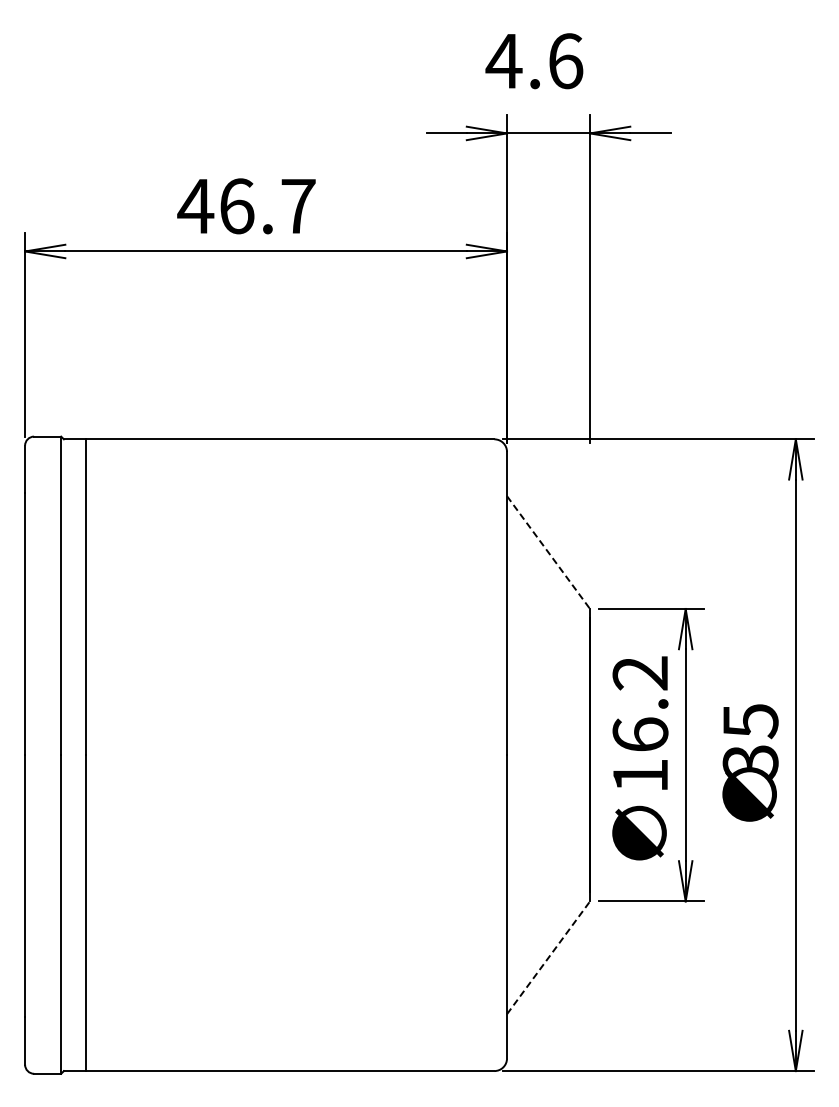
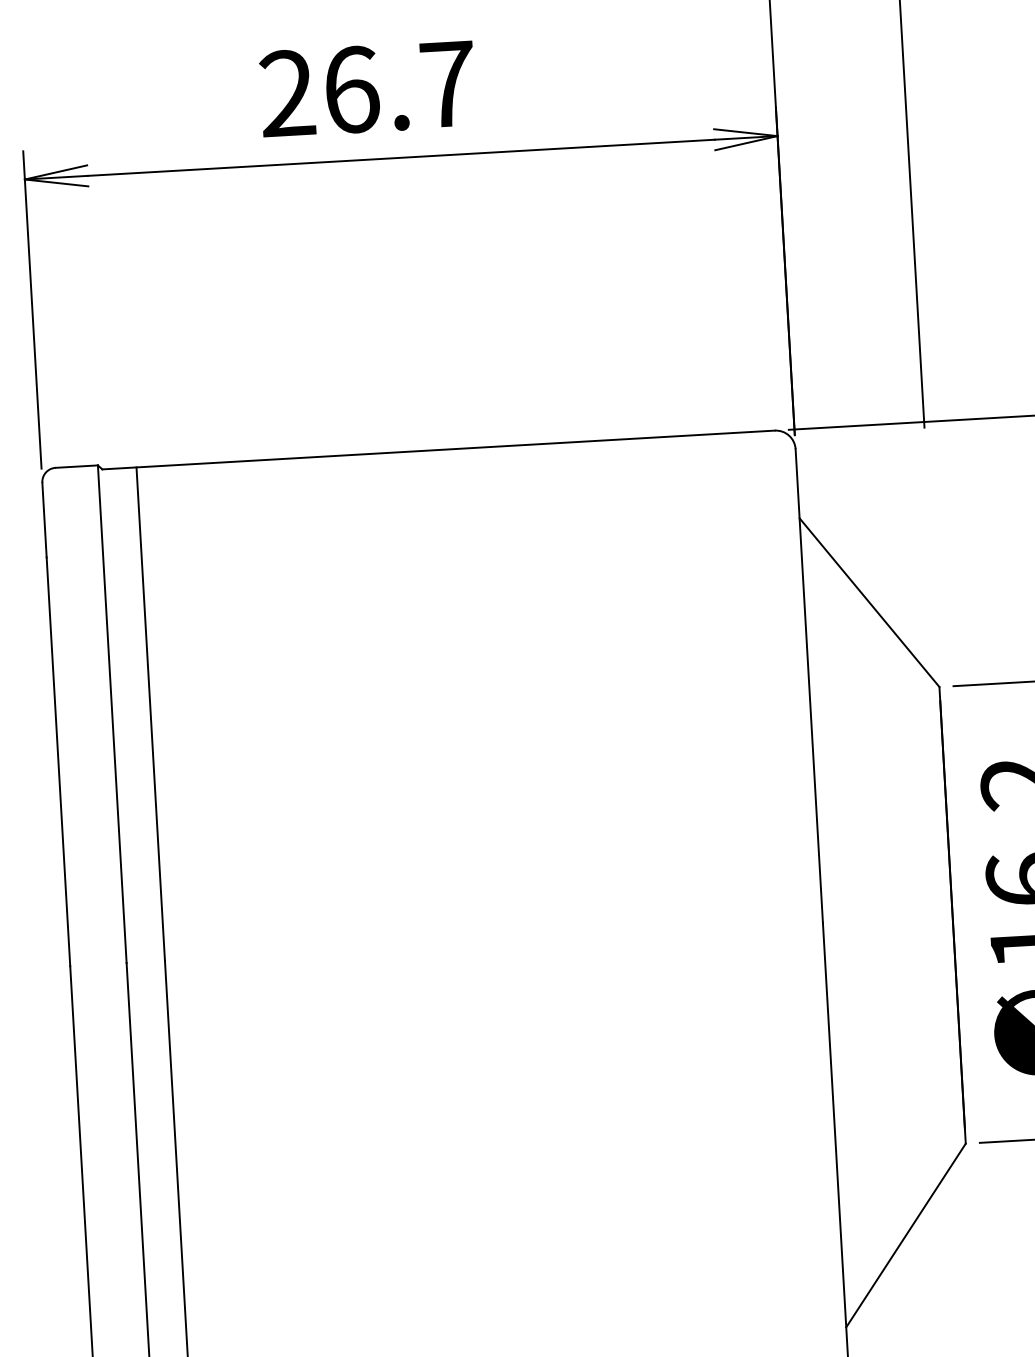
text: (195, 205) -> (286, 92), 46.7 -> 26.7
line: (548, 552) -> (869, 602), dashed -> solid
line: (548, 957) -> (905, 1235), dashed -> solid

